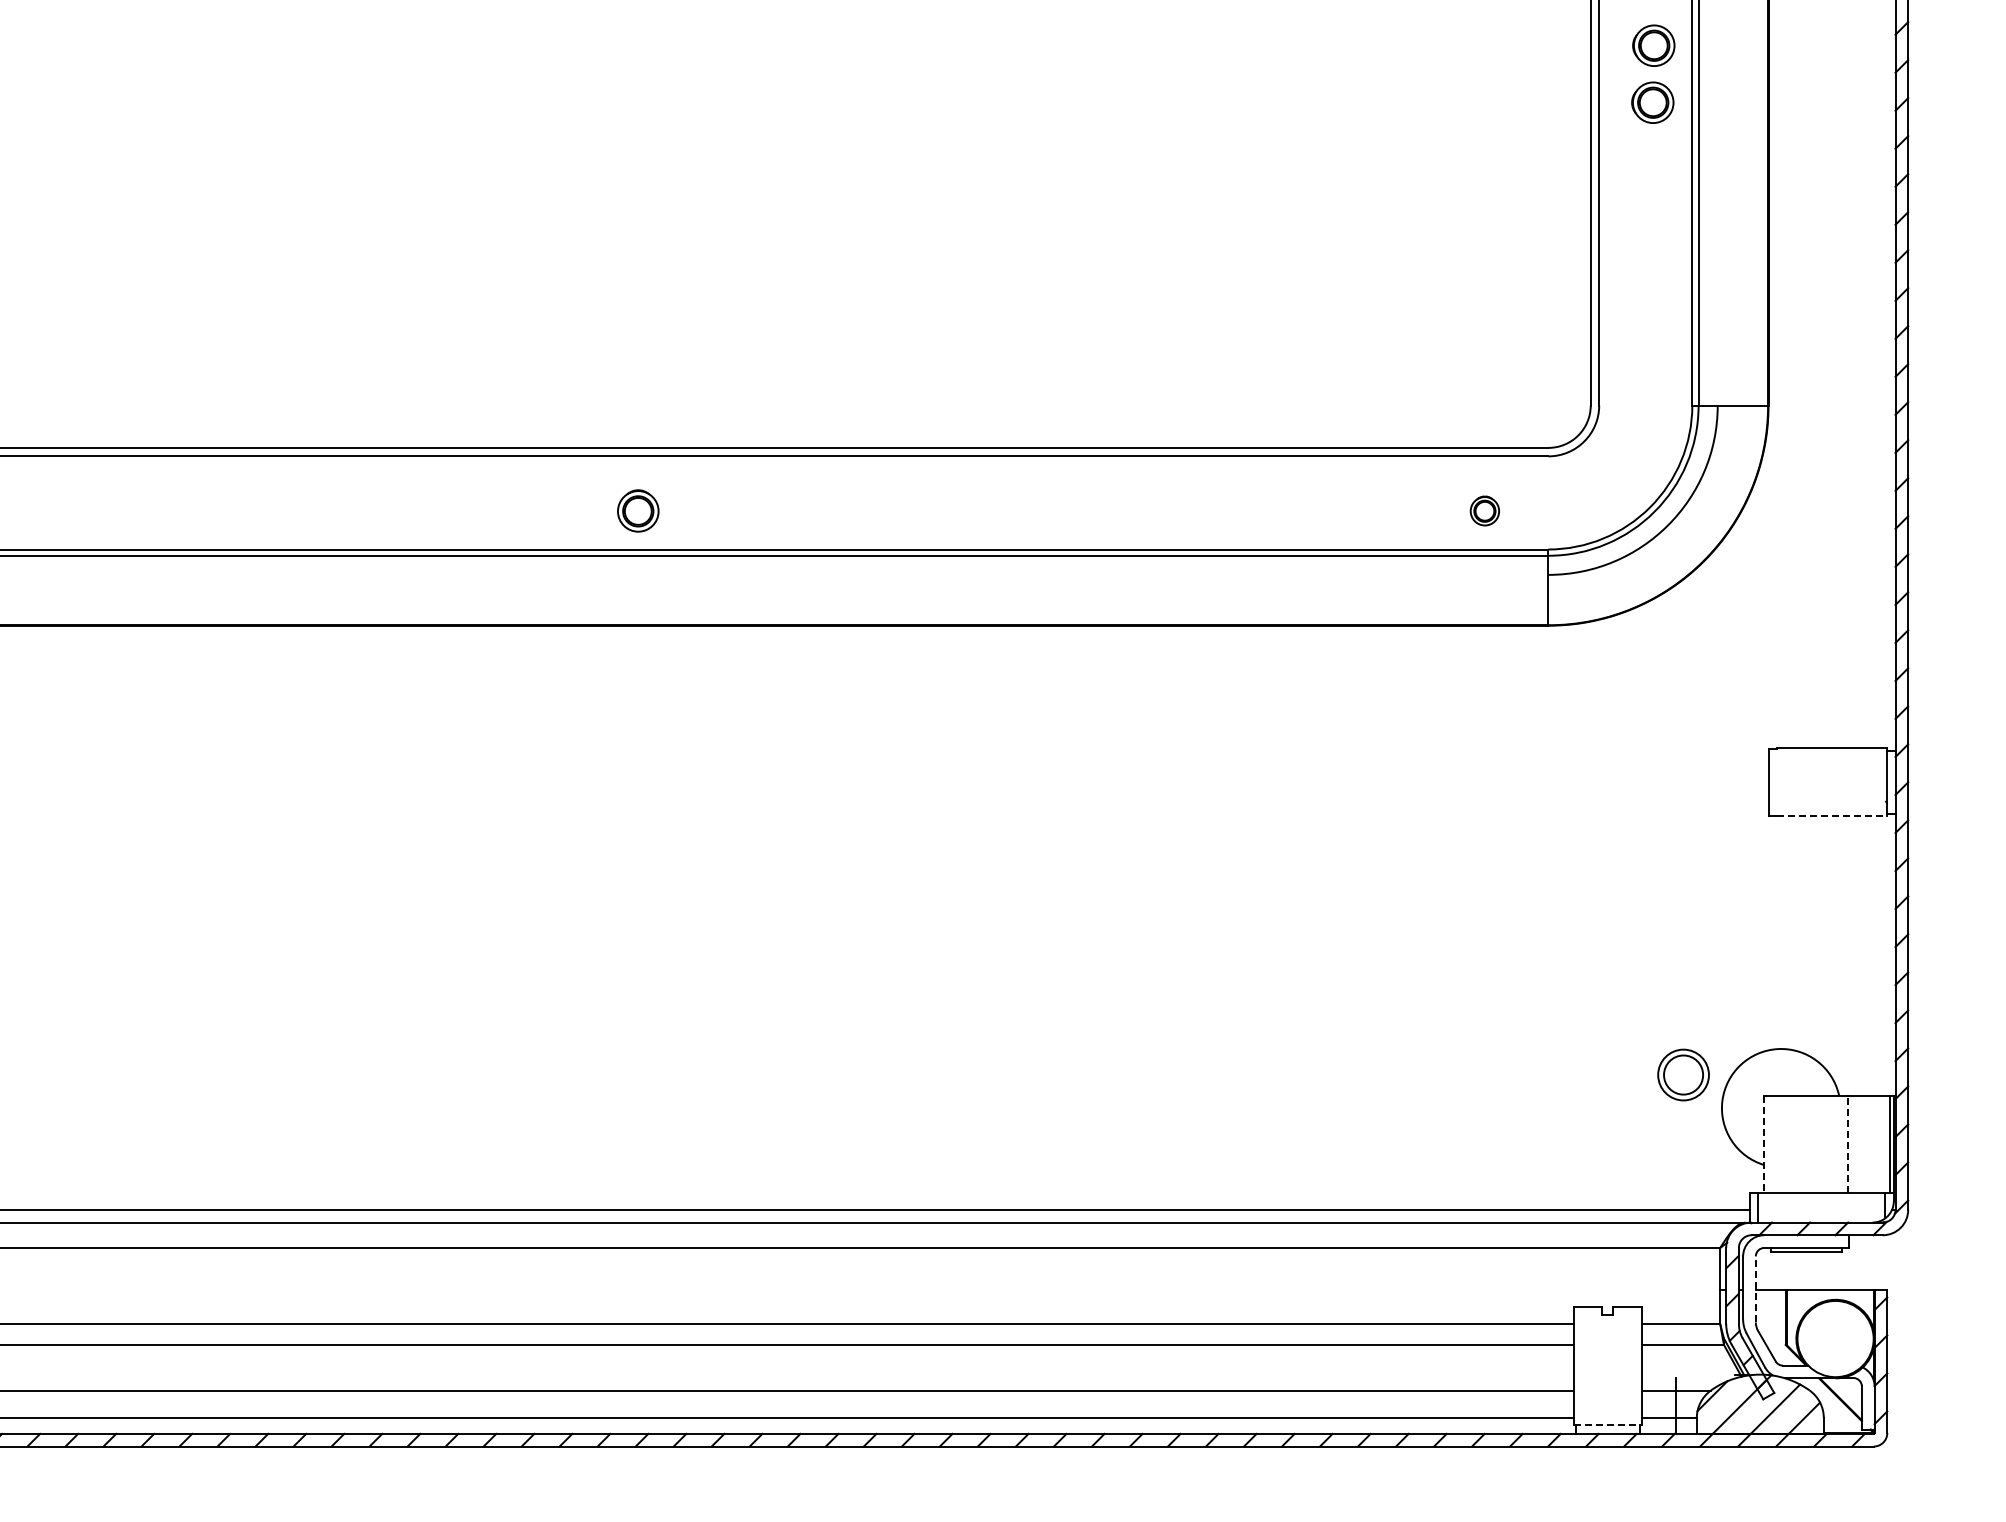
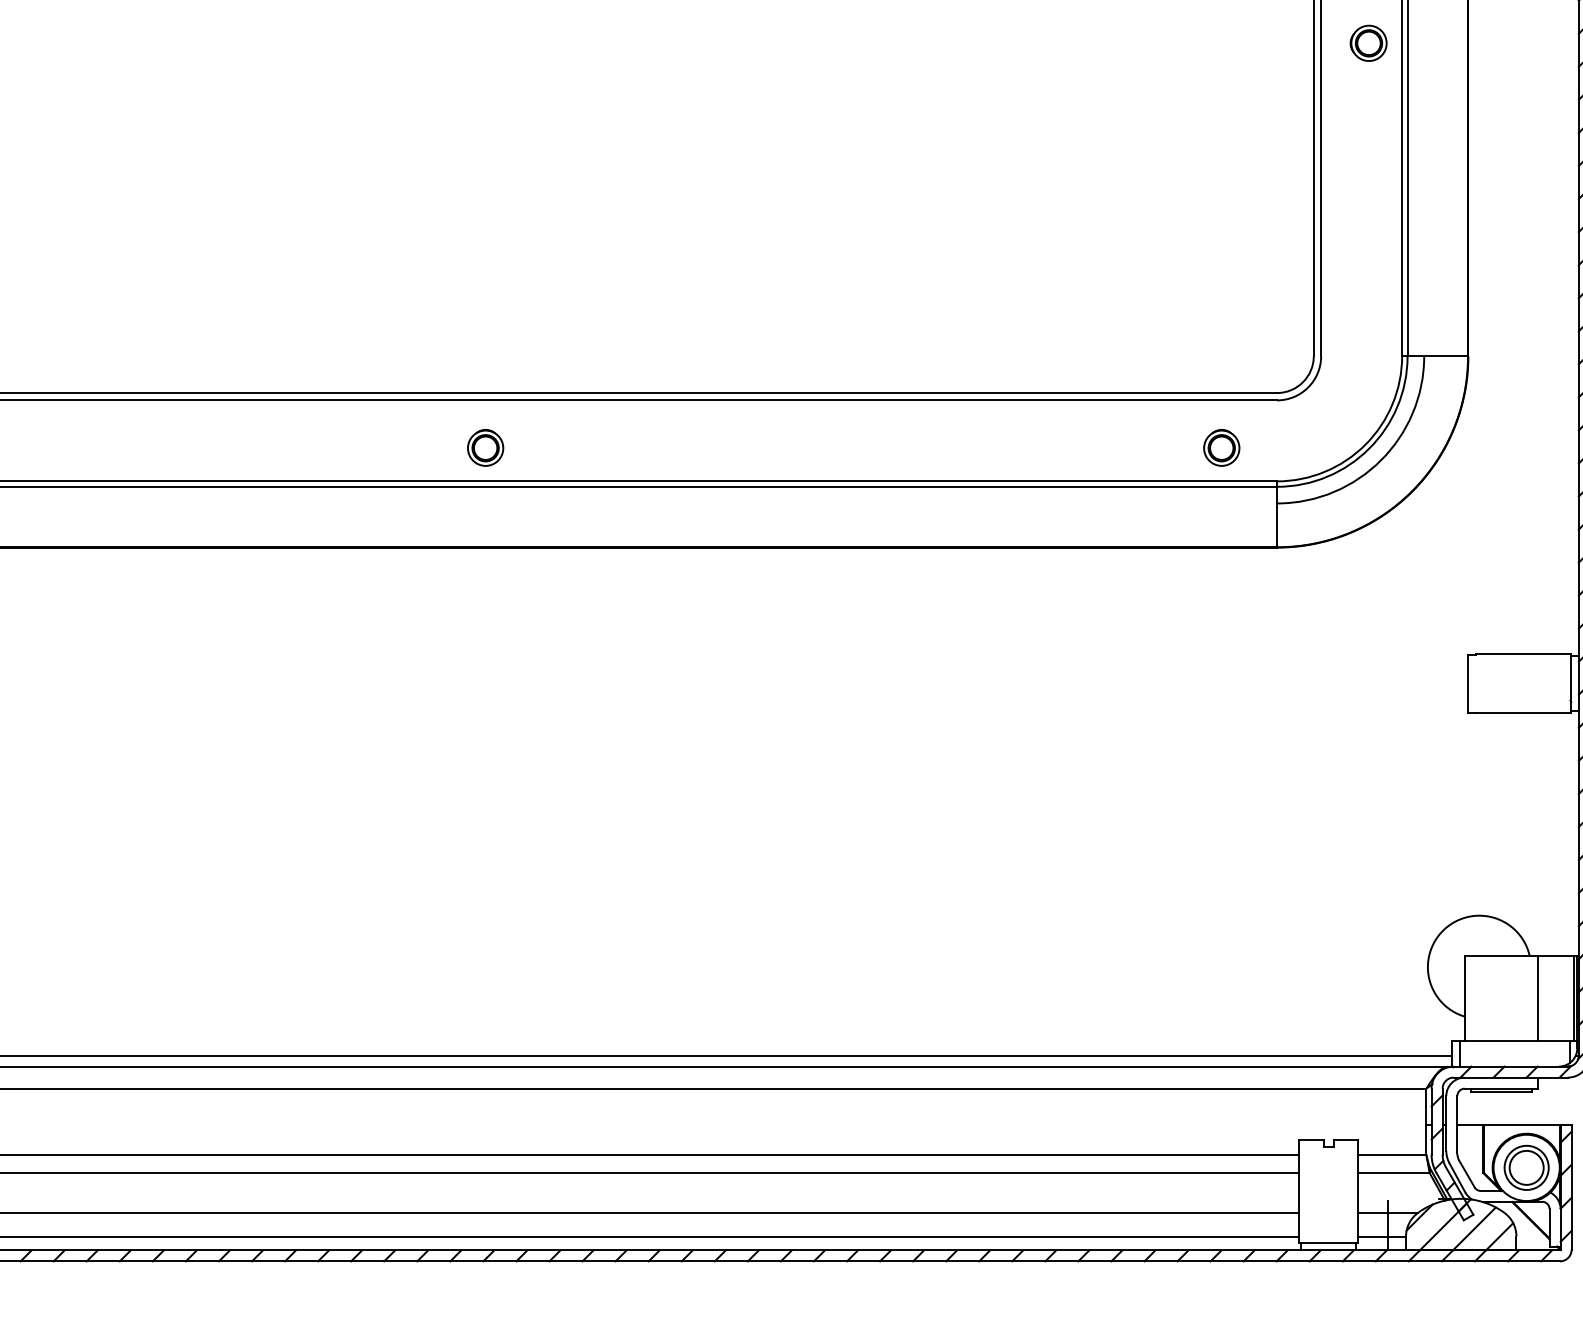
part: (1652, 102) -> (1367, 92), removed
part: (1484, 510) -> (1221, 447), size x1.43
line: (1832, 816) -> (1524, 713), dashed -> solid
part: (1683, 1074) -> (1526, 1167), moved
line: (1764, 1144) -> (1464, 998), dashed -> solid
line: (1848, 1144) -> (1537, 998), dashed -> solid
line: (1755, 1288) -> (1457, 1123), dashed -> solid
line: (1607, 1425) -> (1328, 1243), dashed -> solid

